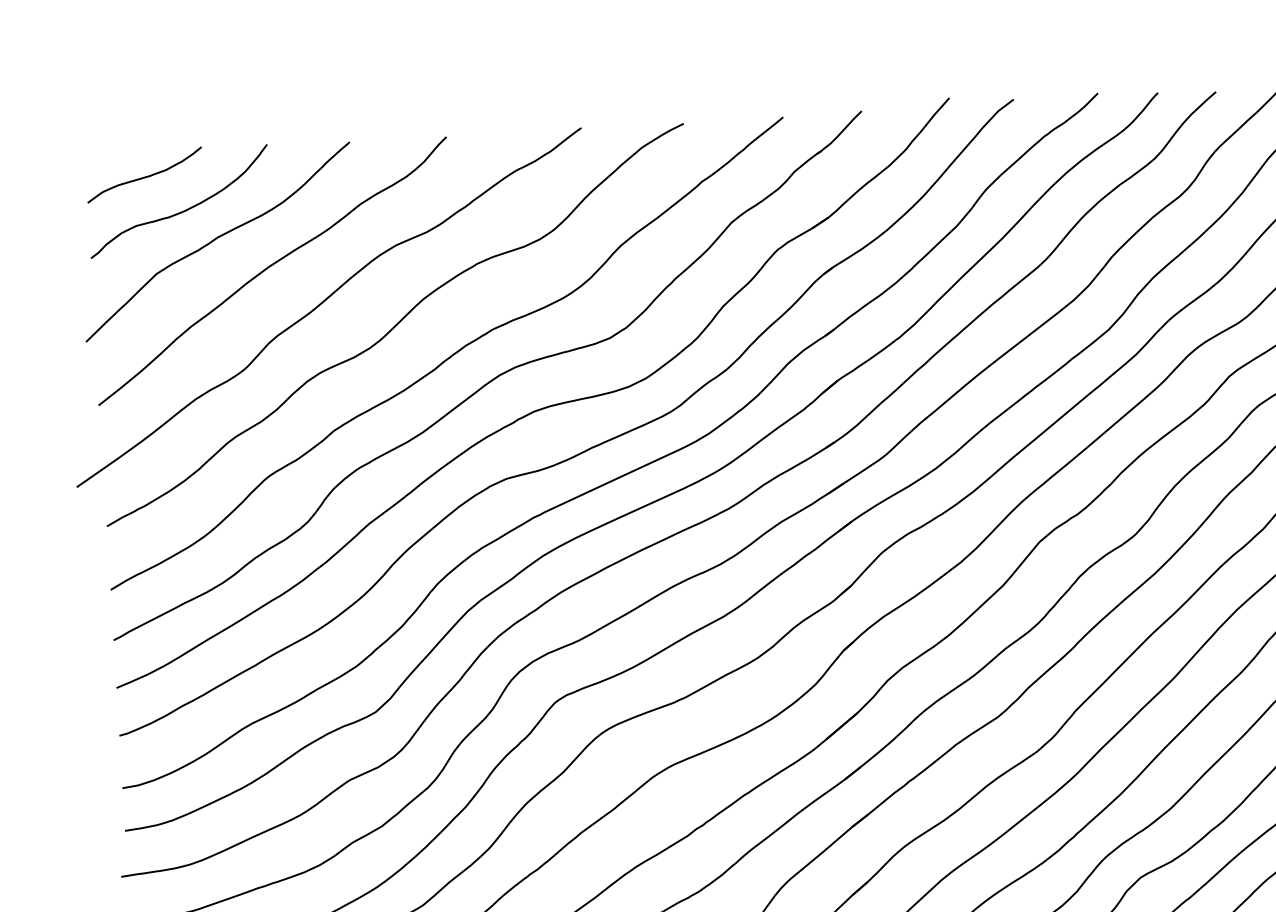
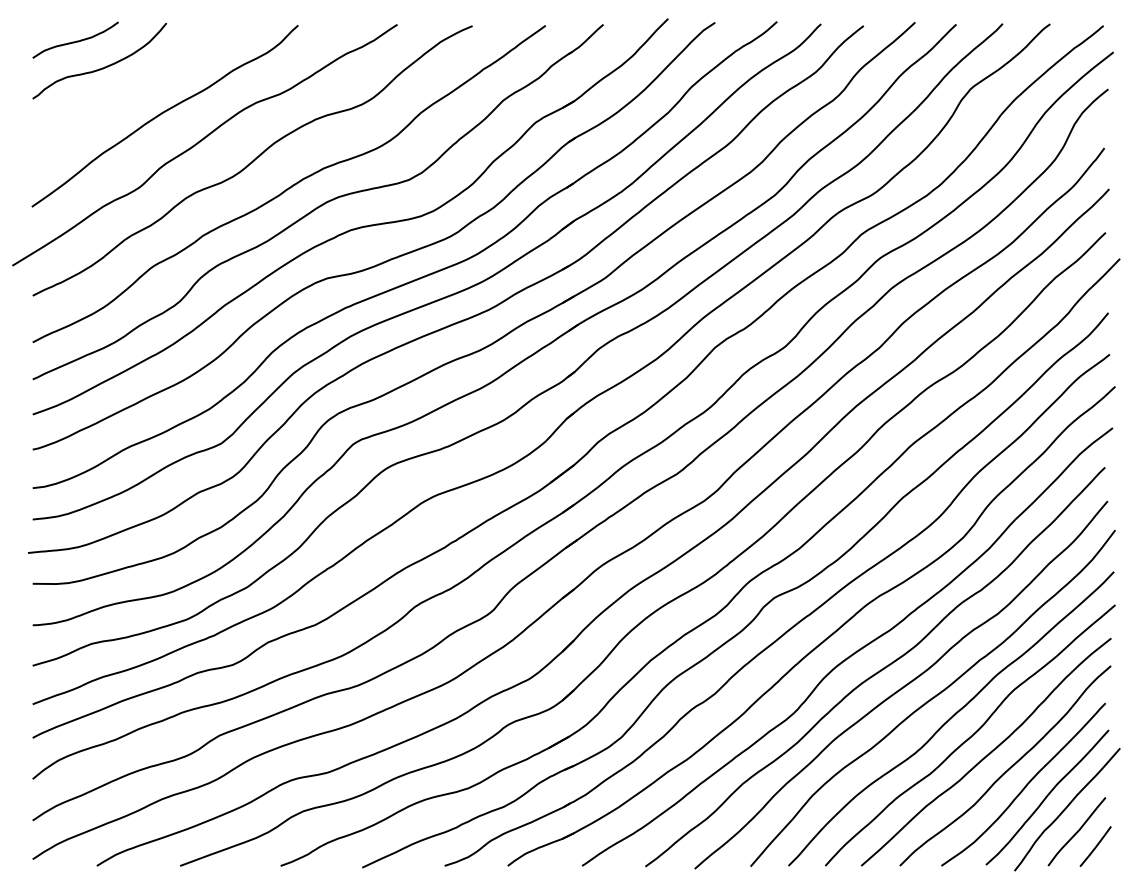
curve: (217, 239) -> (126, 90), removed

